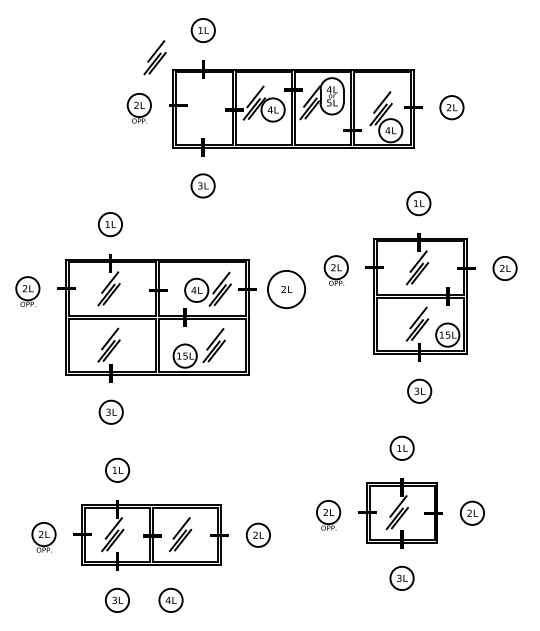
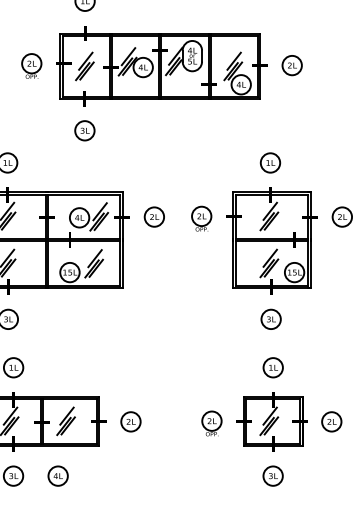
part: (154, 57) -> (84, 66), moved
circle: (286, 289) -> (154, 217), size x0.62
part: (420, 297) -> (271, 241), moved
part: (400, 512) -> (271, 421), moved

